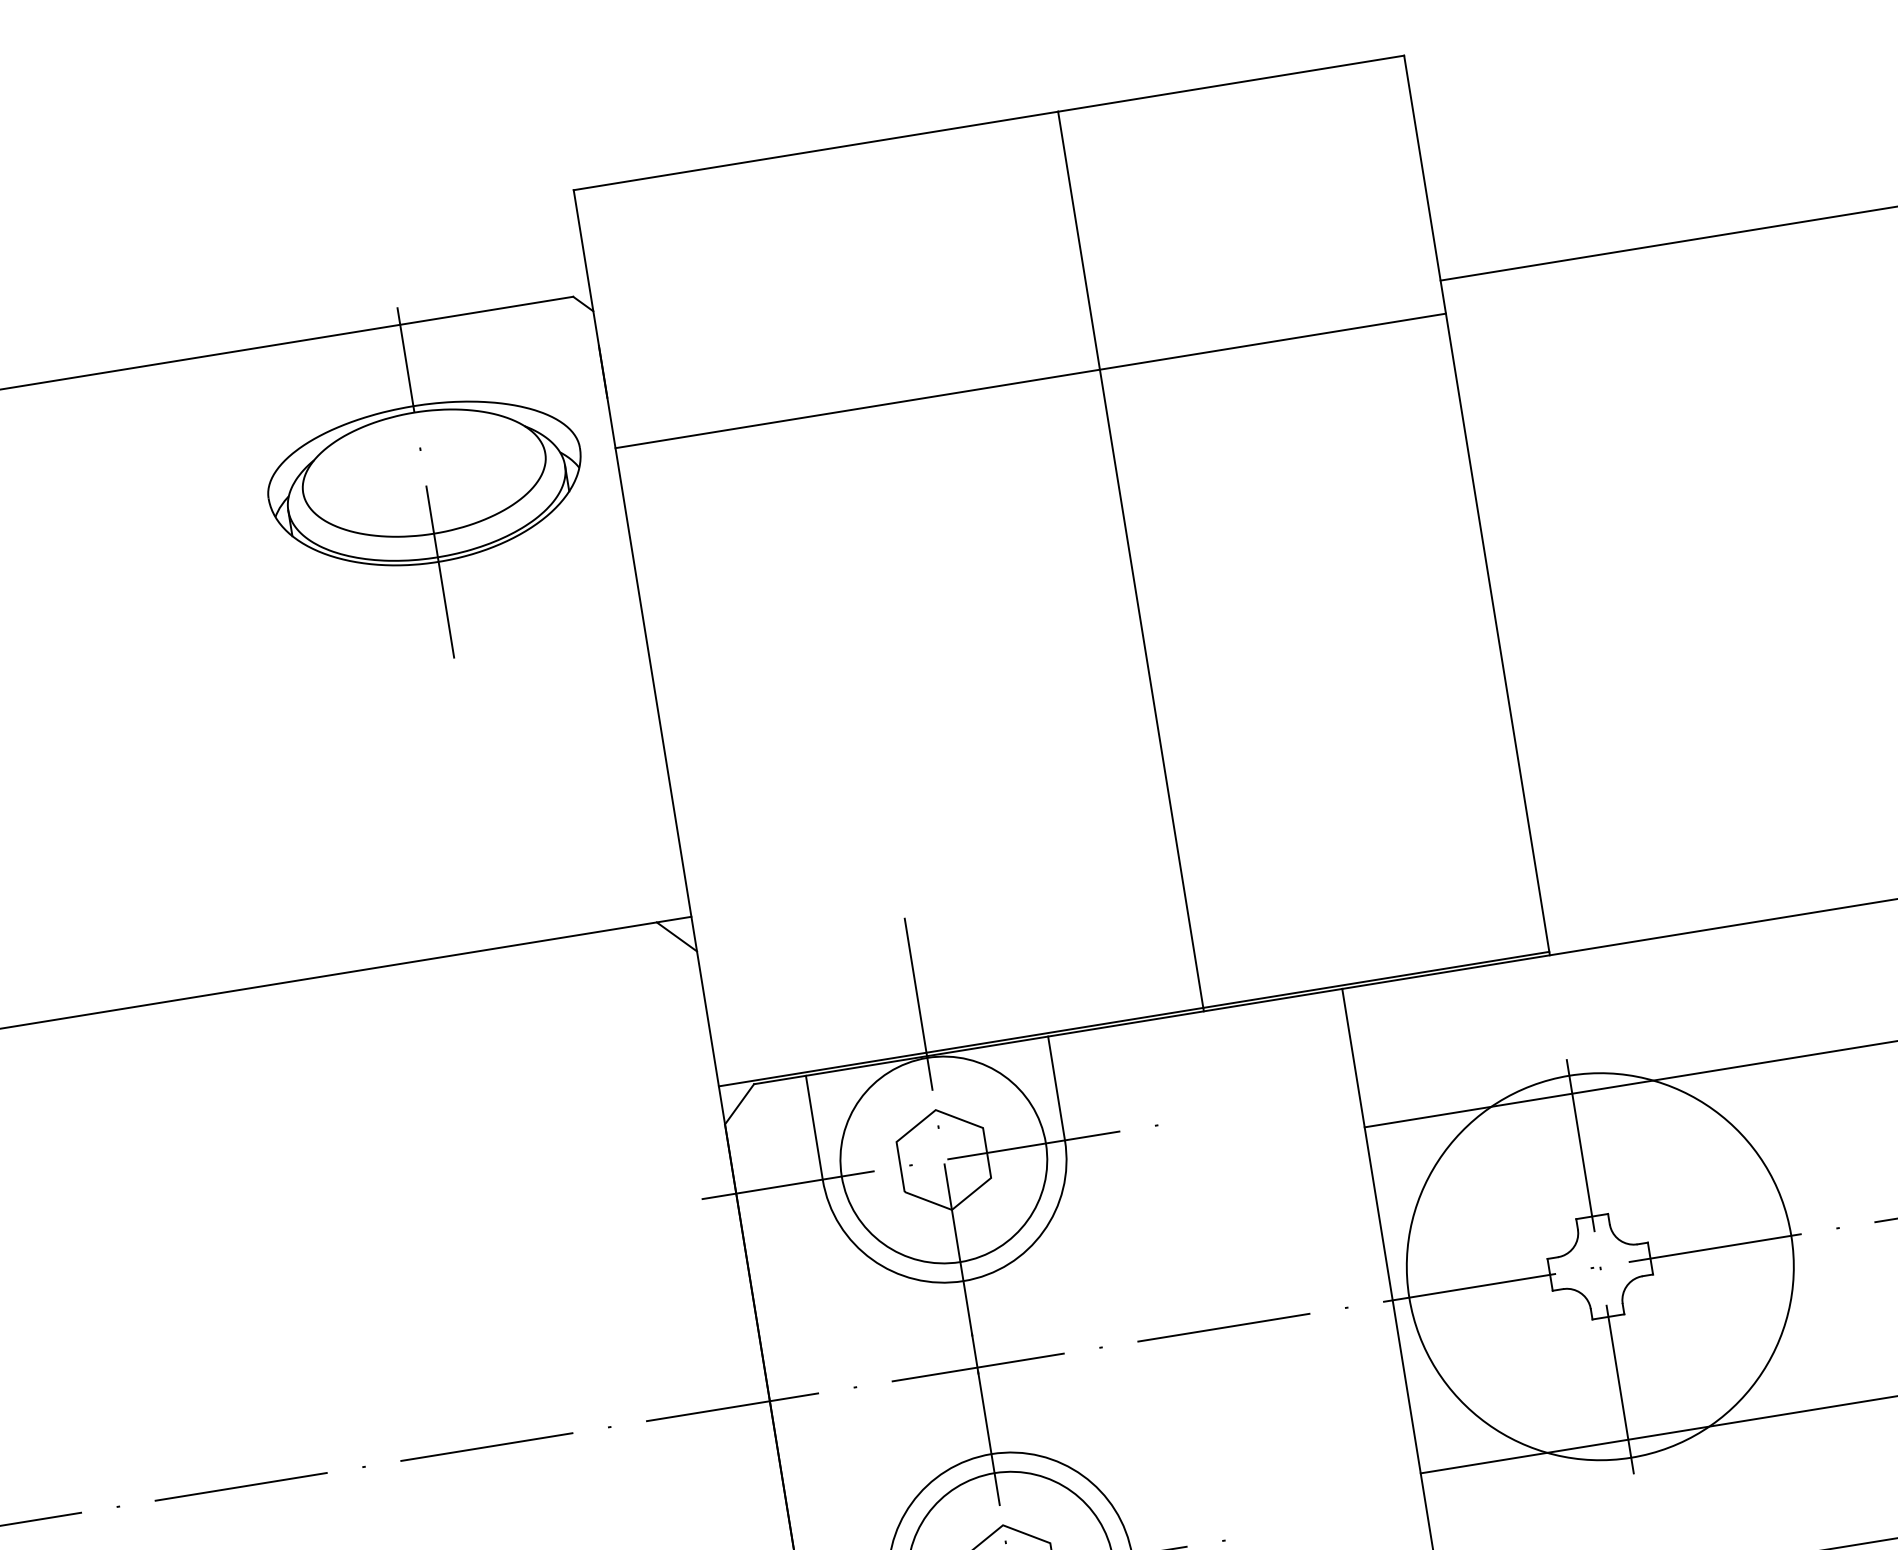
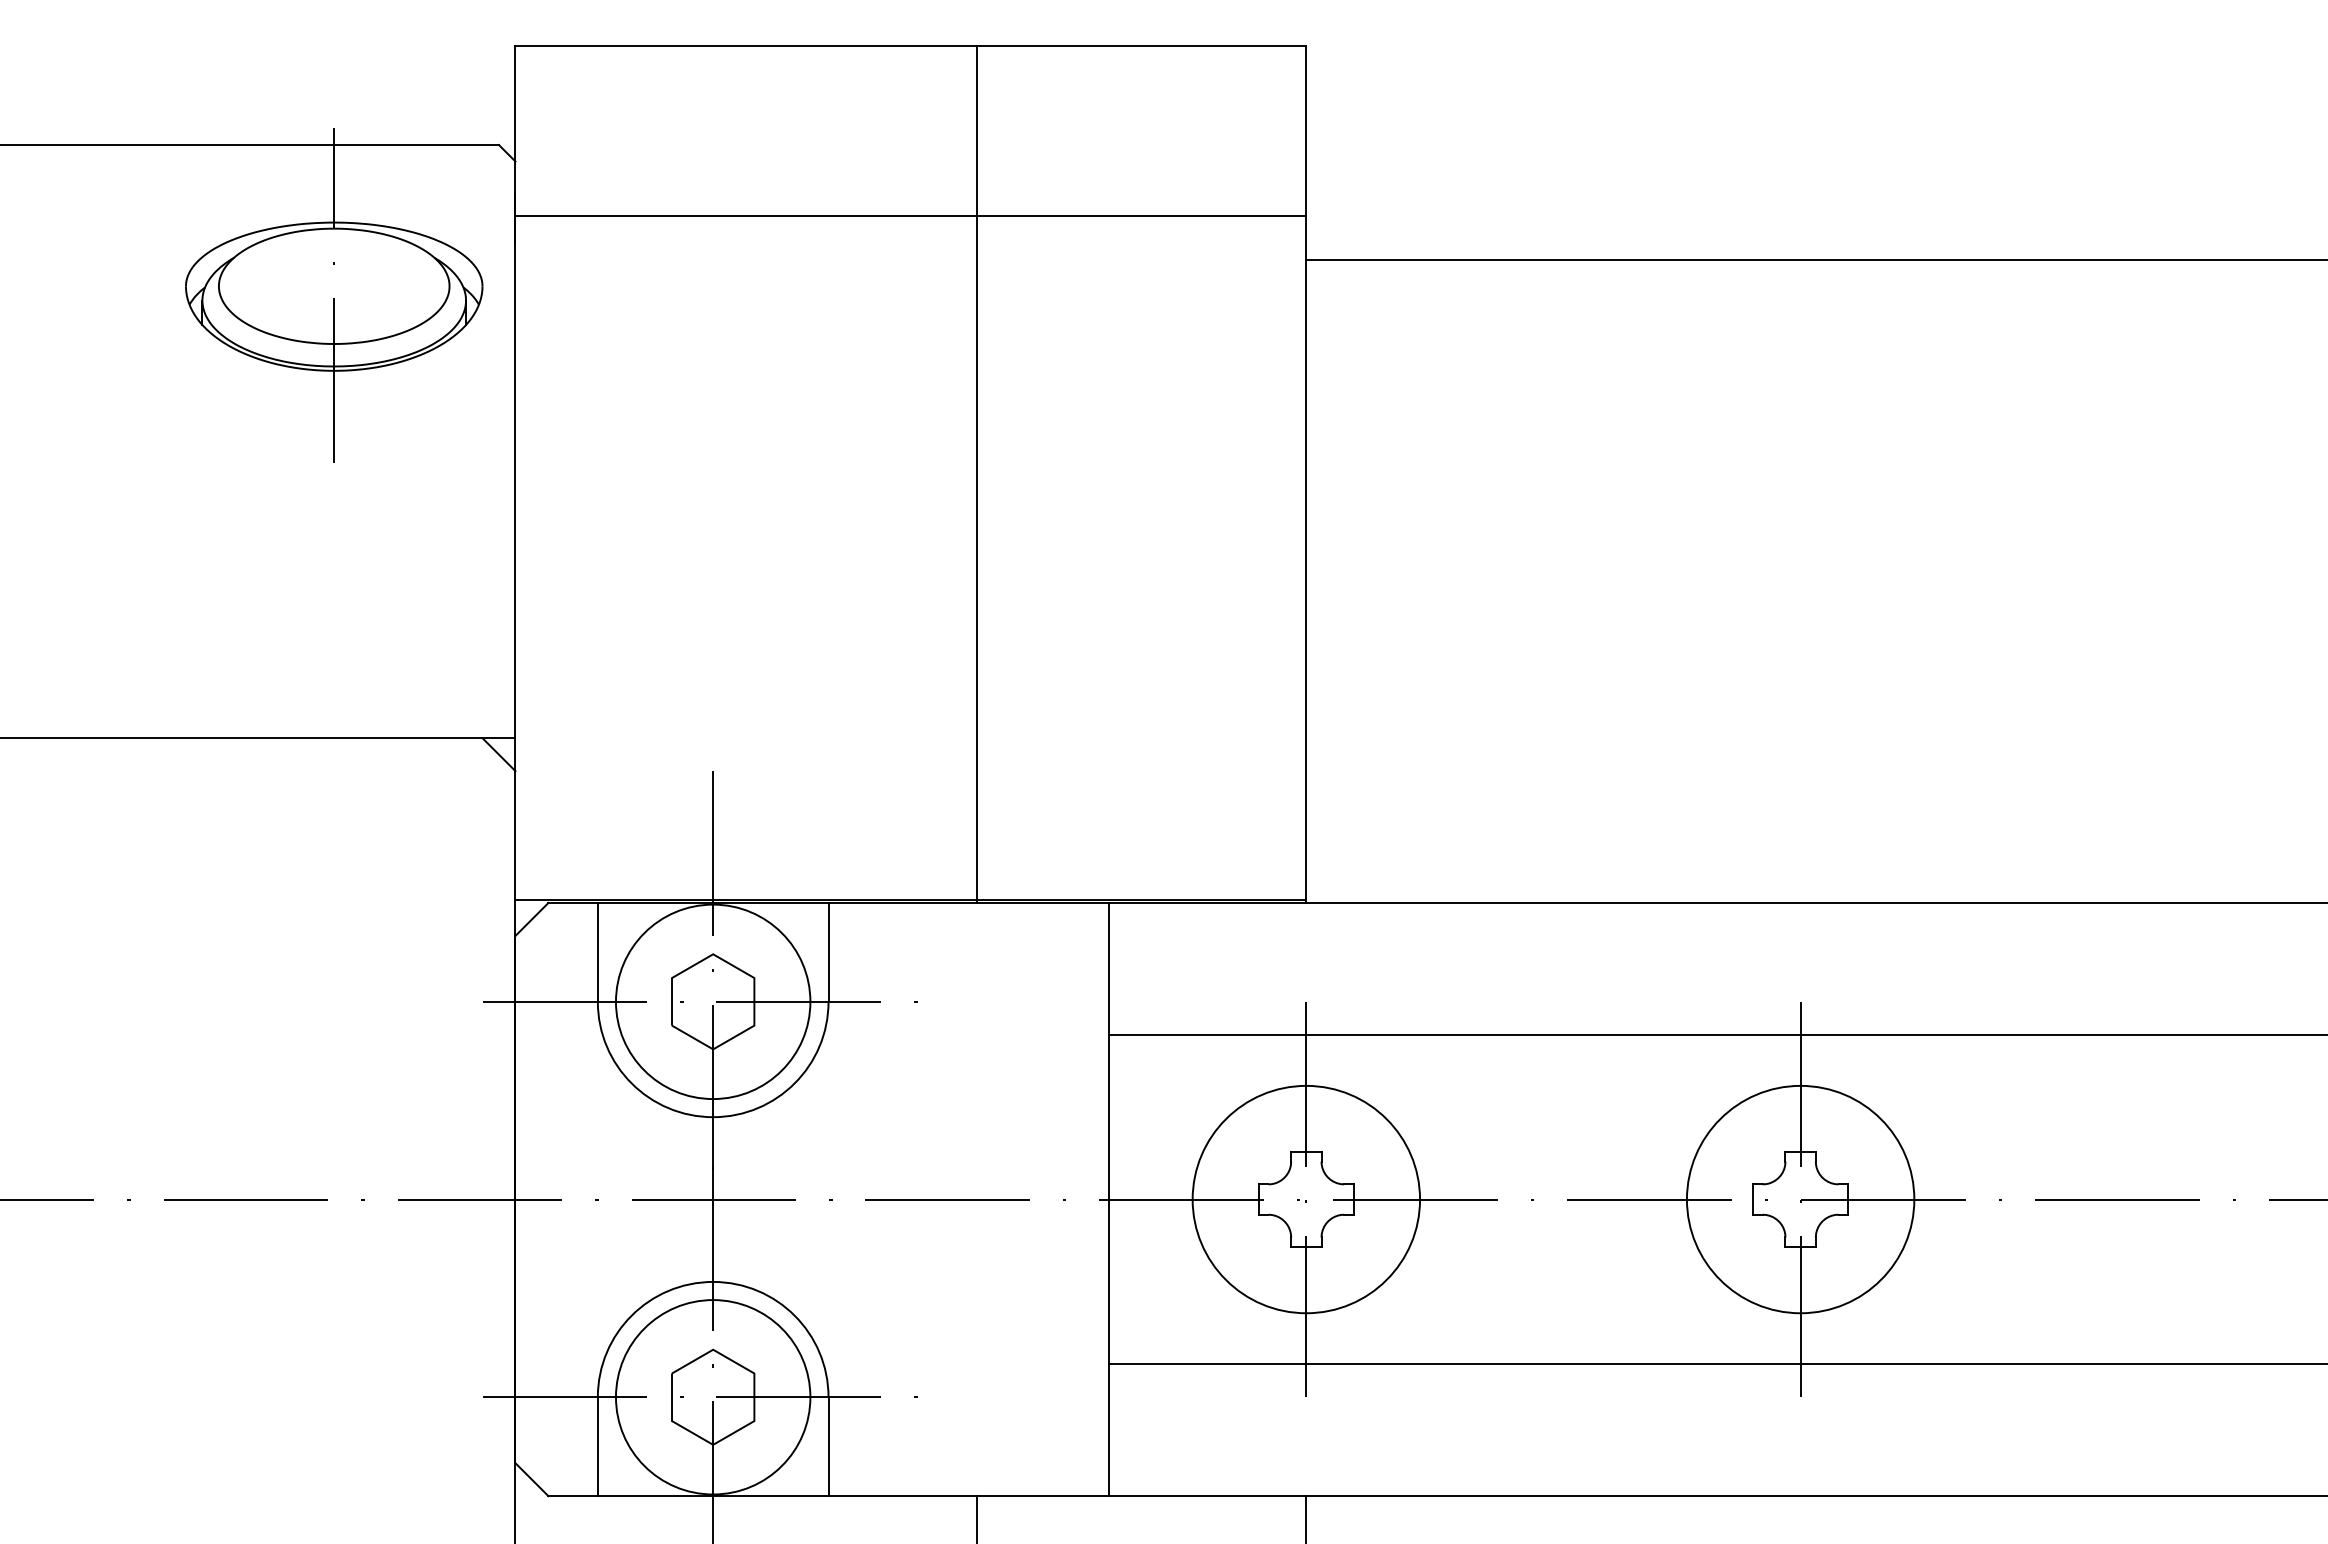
line: (1030, 380) -> (910, 215), moved
circle: (1600, 1266) -> (1306, 1199), size x0.62

